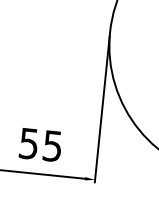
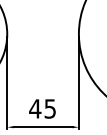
text: (29, 143) -> (35, 108), 55 -> 45

